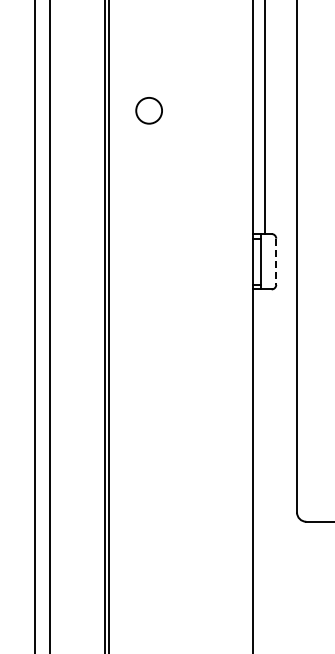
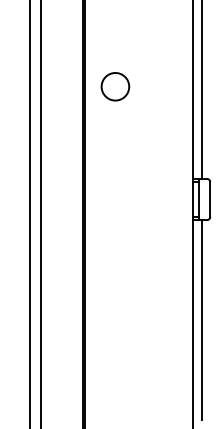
circle: (148, 110) -> (114, 86), size x1.43
line: (276, 262) -> (210, 200), dashed -> solid
line: (265, 423) -> (202, 320), added

